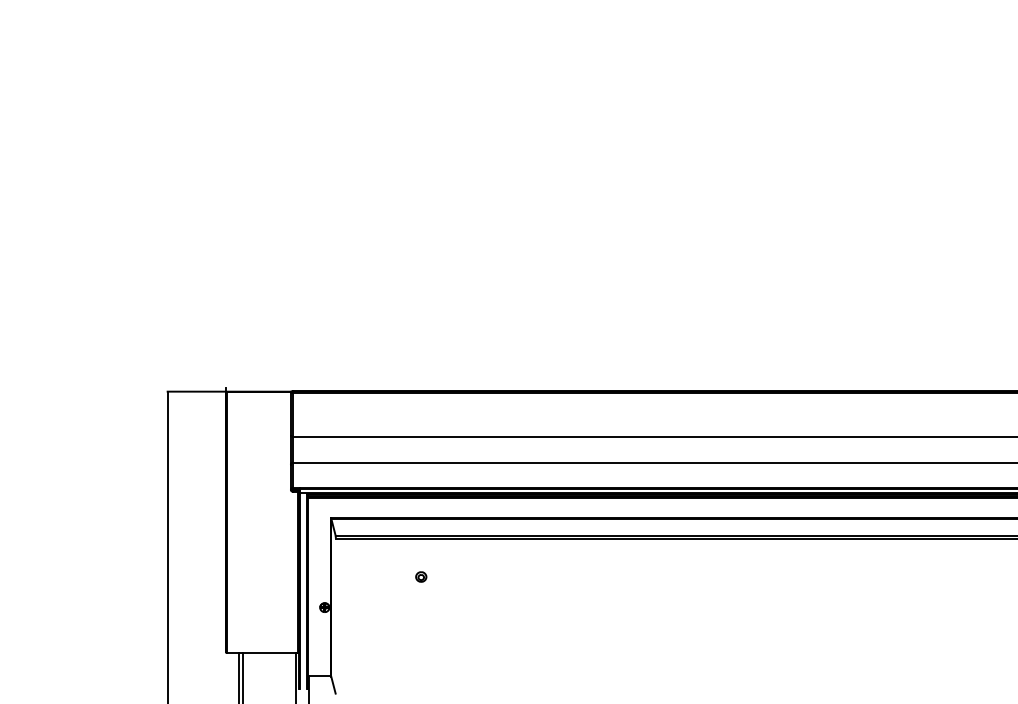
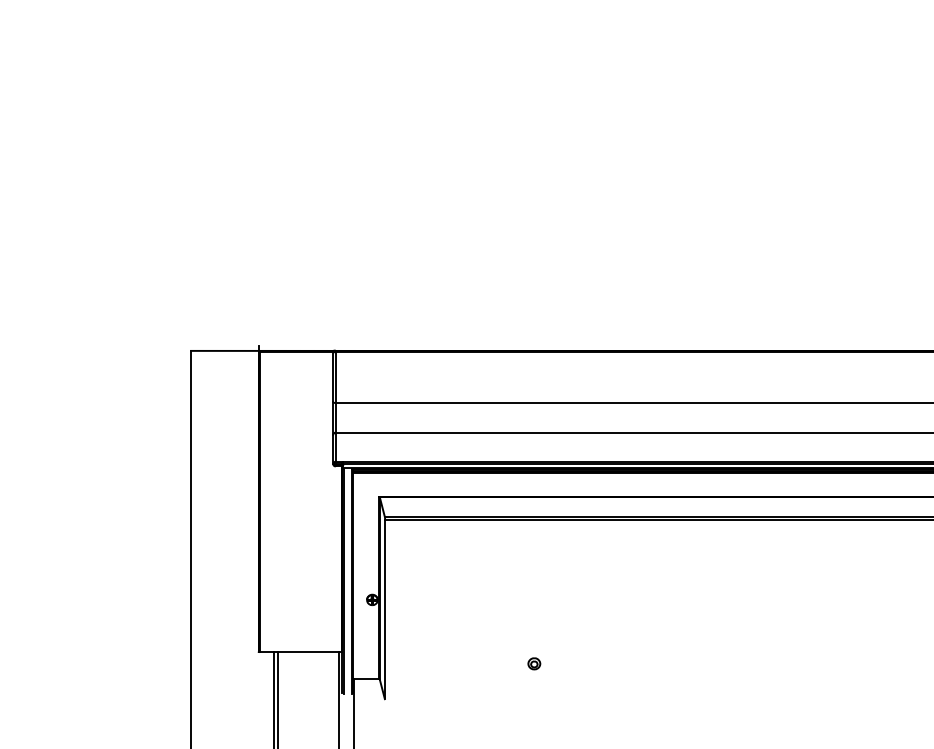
part: (421, 576) -> (534, 663), moved
line: (335, 615) -> (384, 609), added

